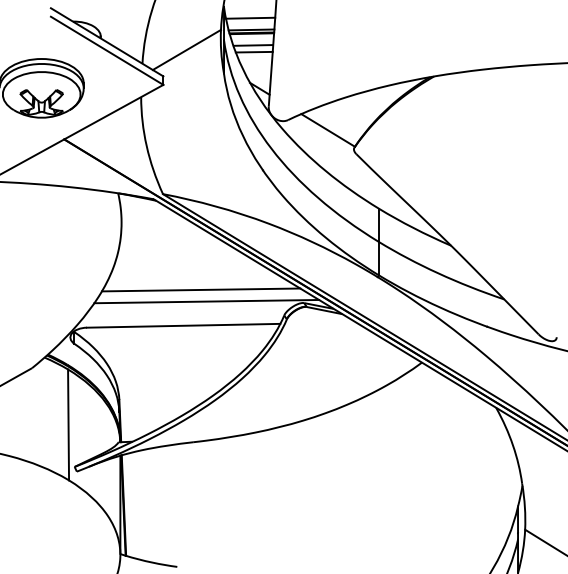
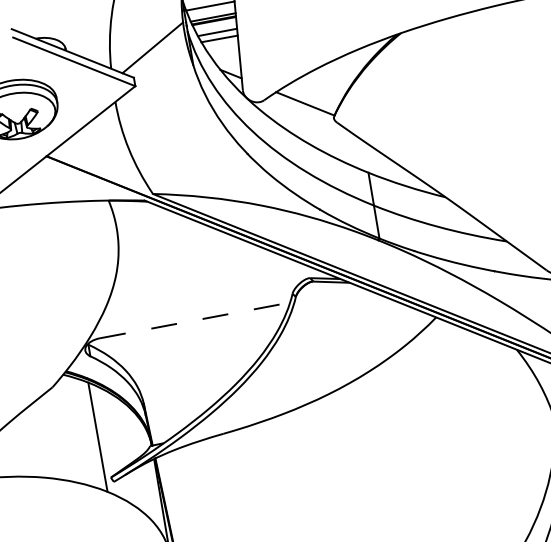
line: (200, 289) -> (205, 281), removed
line: (206, 301) -> (213, 292), removed
line: (183, 325) -> (194, 320), solid -> dashed

